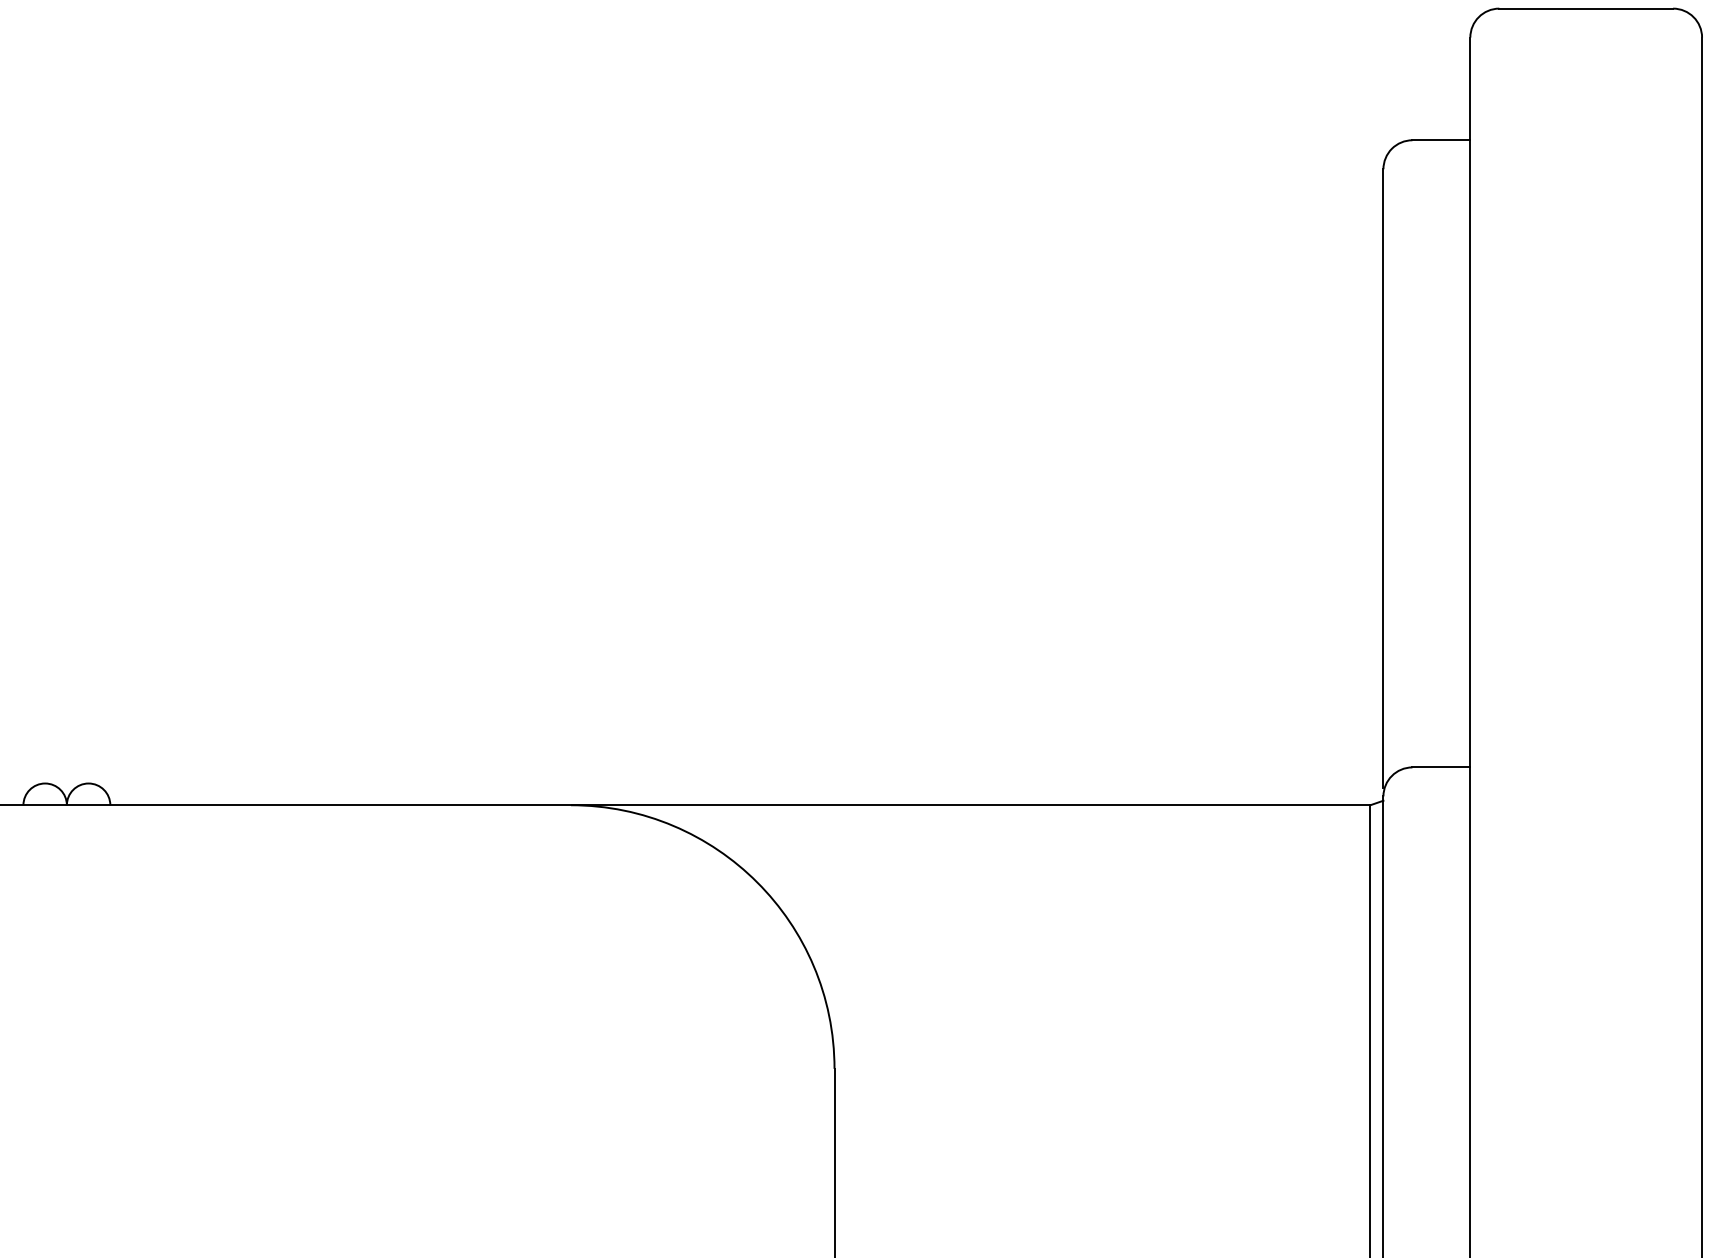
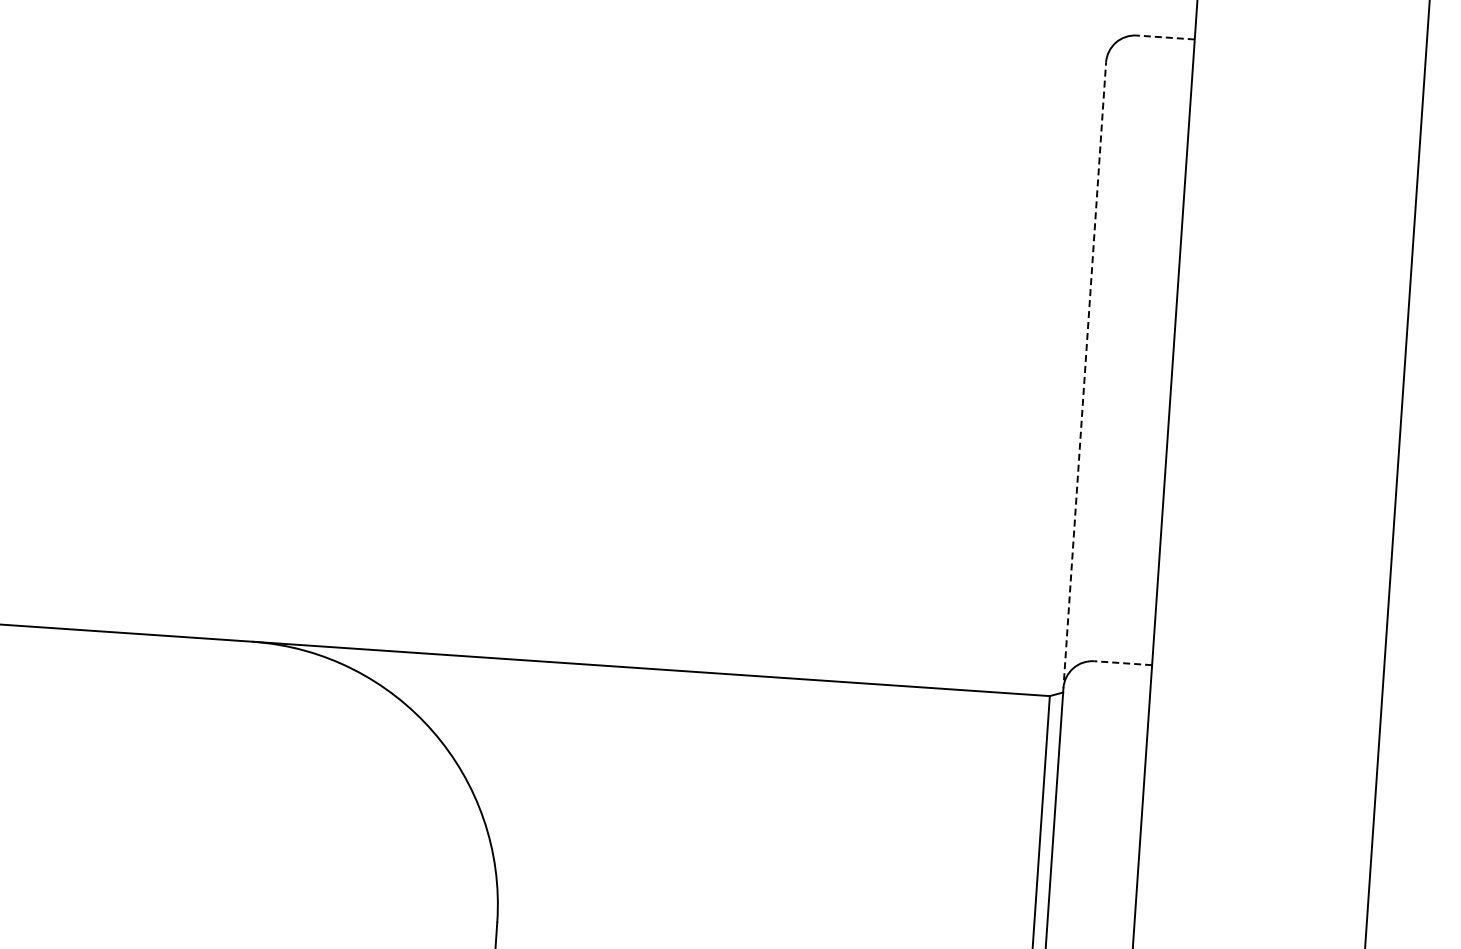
line: (1441, 140) -> (1165, 37), solid -> dashed
line: (1383, 478) -> (1085, 371), solid -> dashed
line: (1441, 767) -> (1123, 663), solid -> dashed

